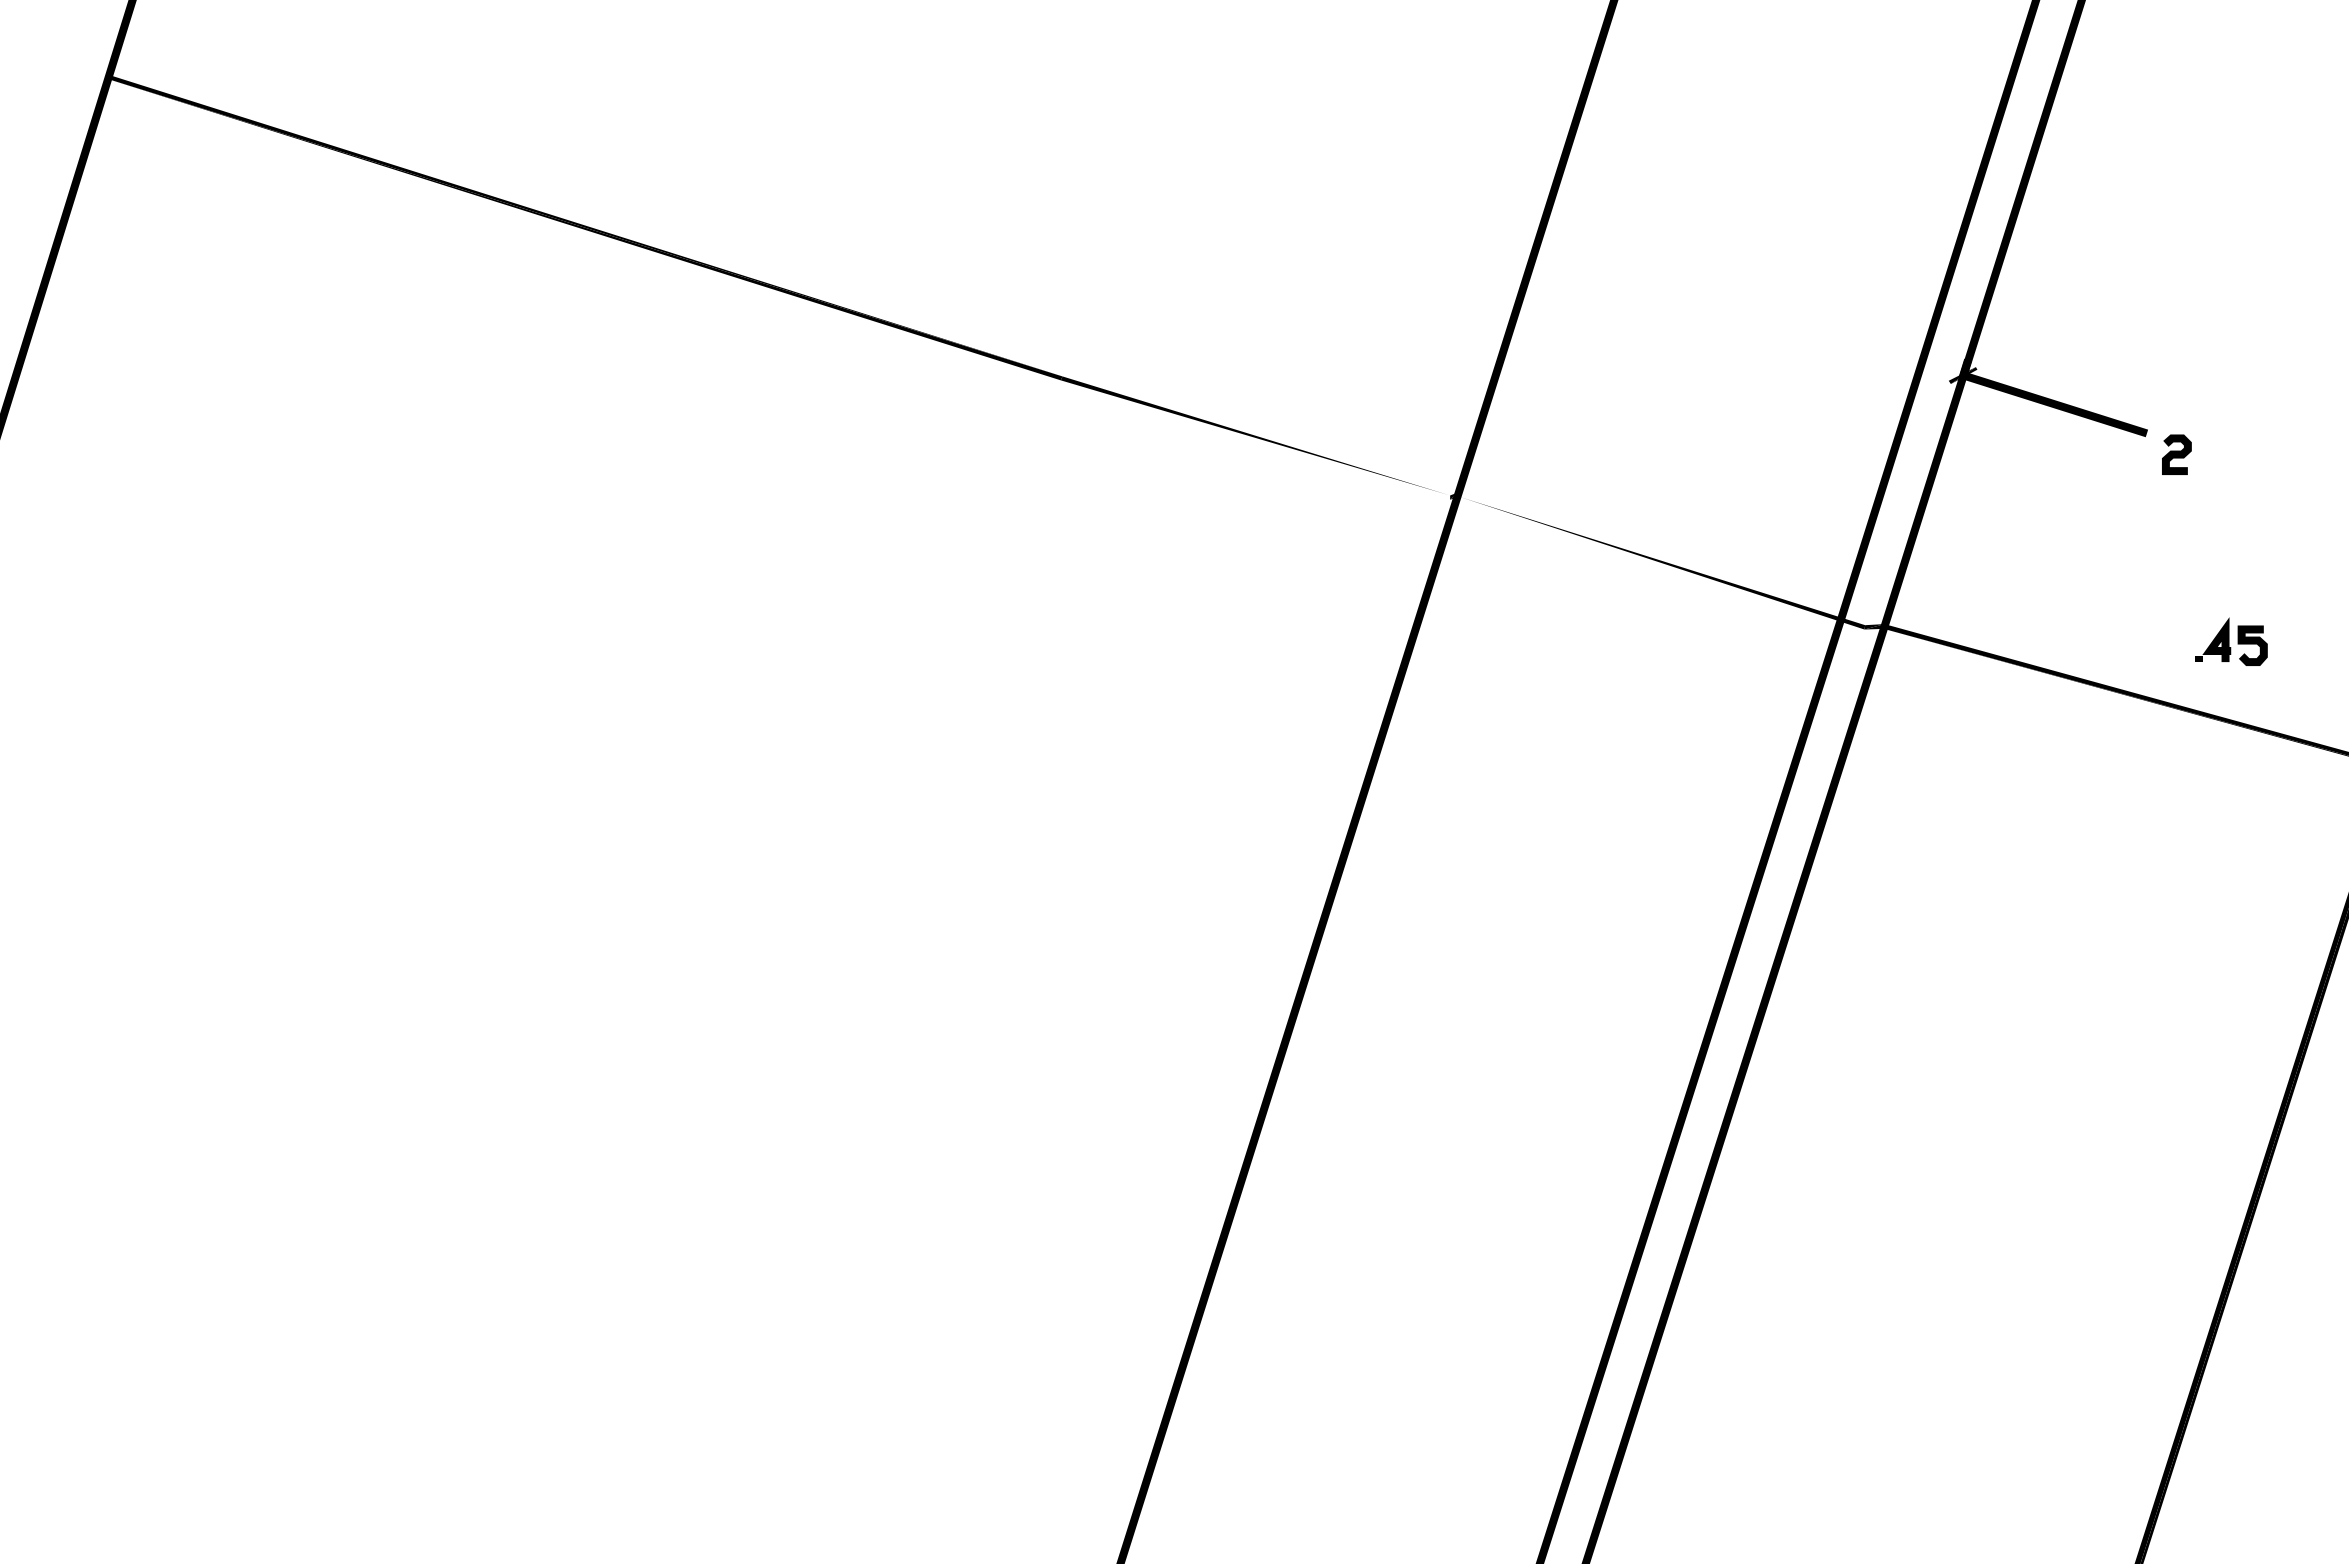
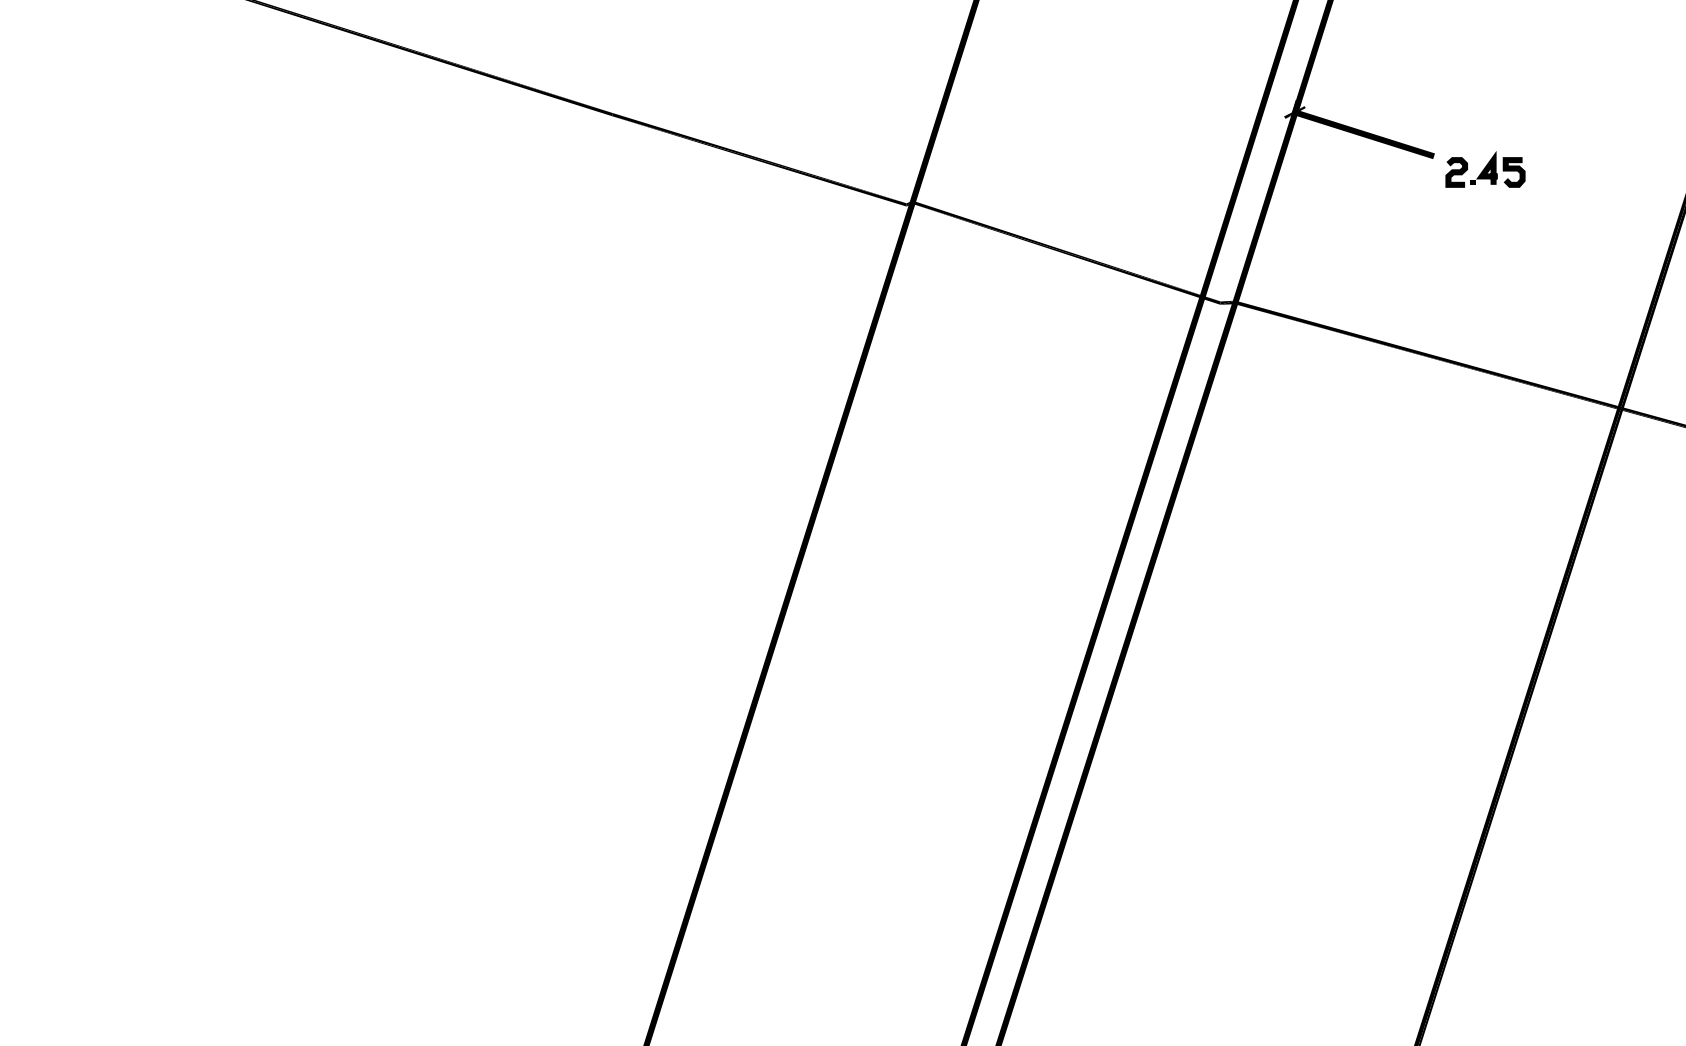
fill: (1255, 439) -> (759, 160), added
fill: (1661, 558) -> (1066, 251), added
part: (2231, 641) -> (1498, 169), moved

